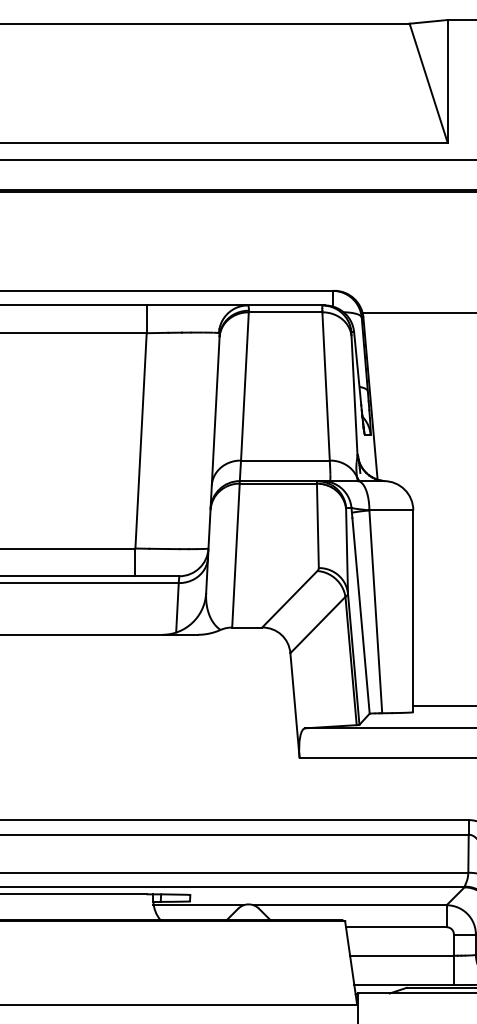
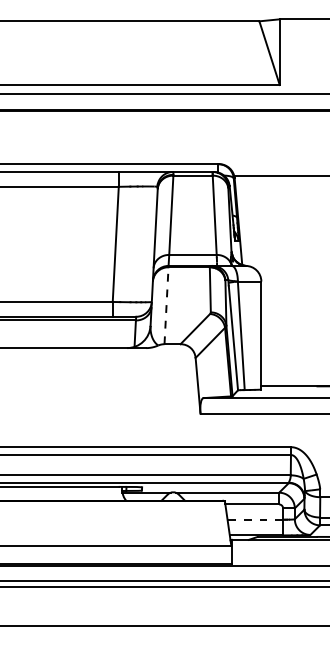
line: (235, 555) -> (166, 305), solid -> dashed
line: (402, 955) -> (255, 519), solid -> dashed

